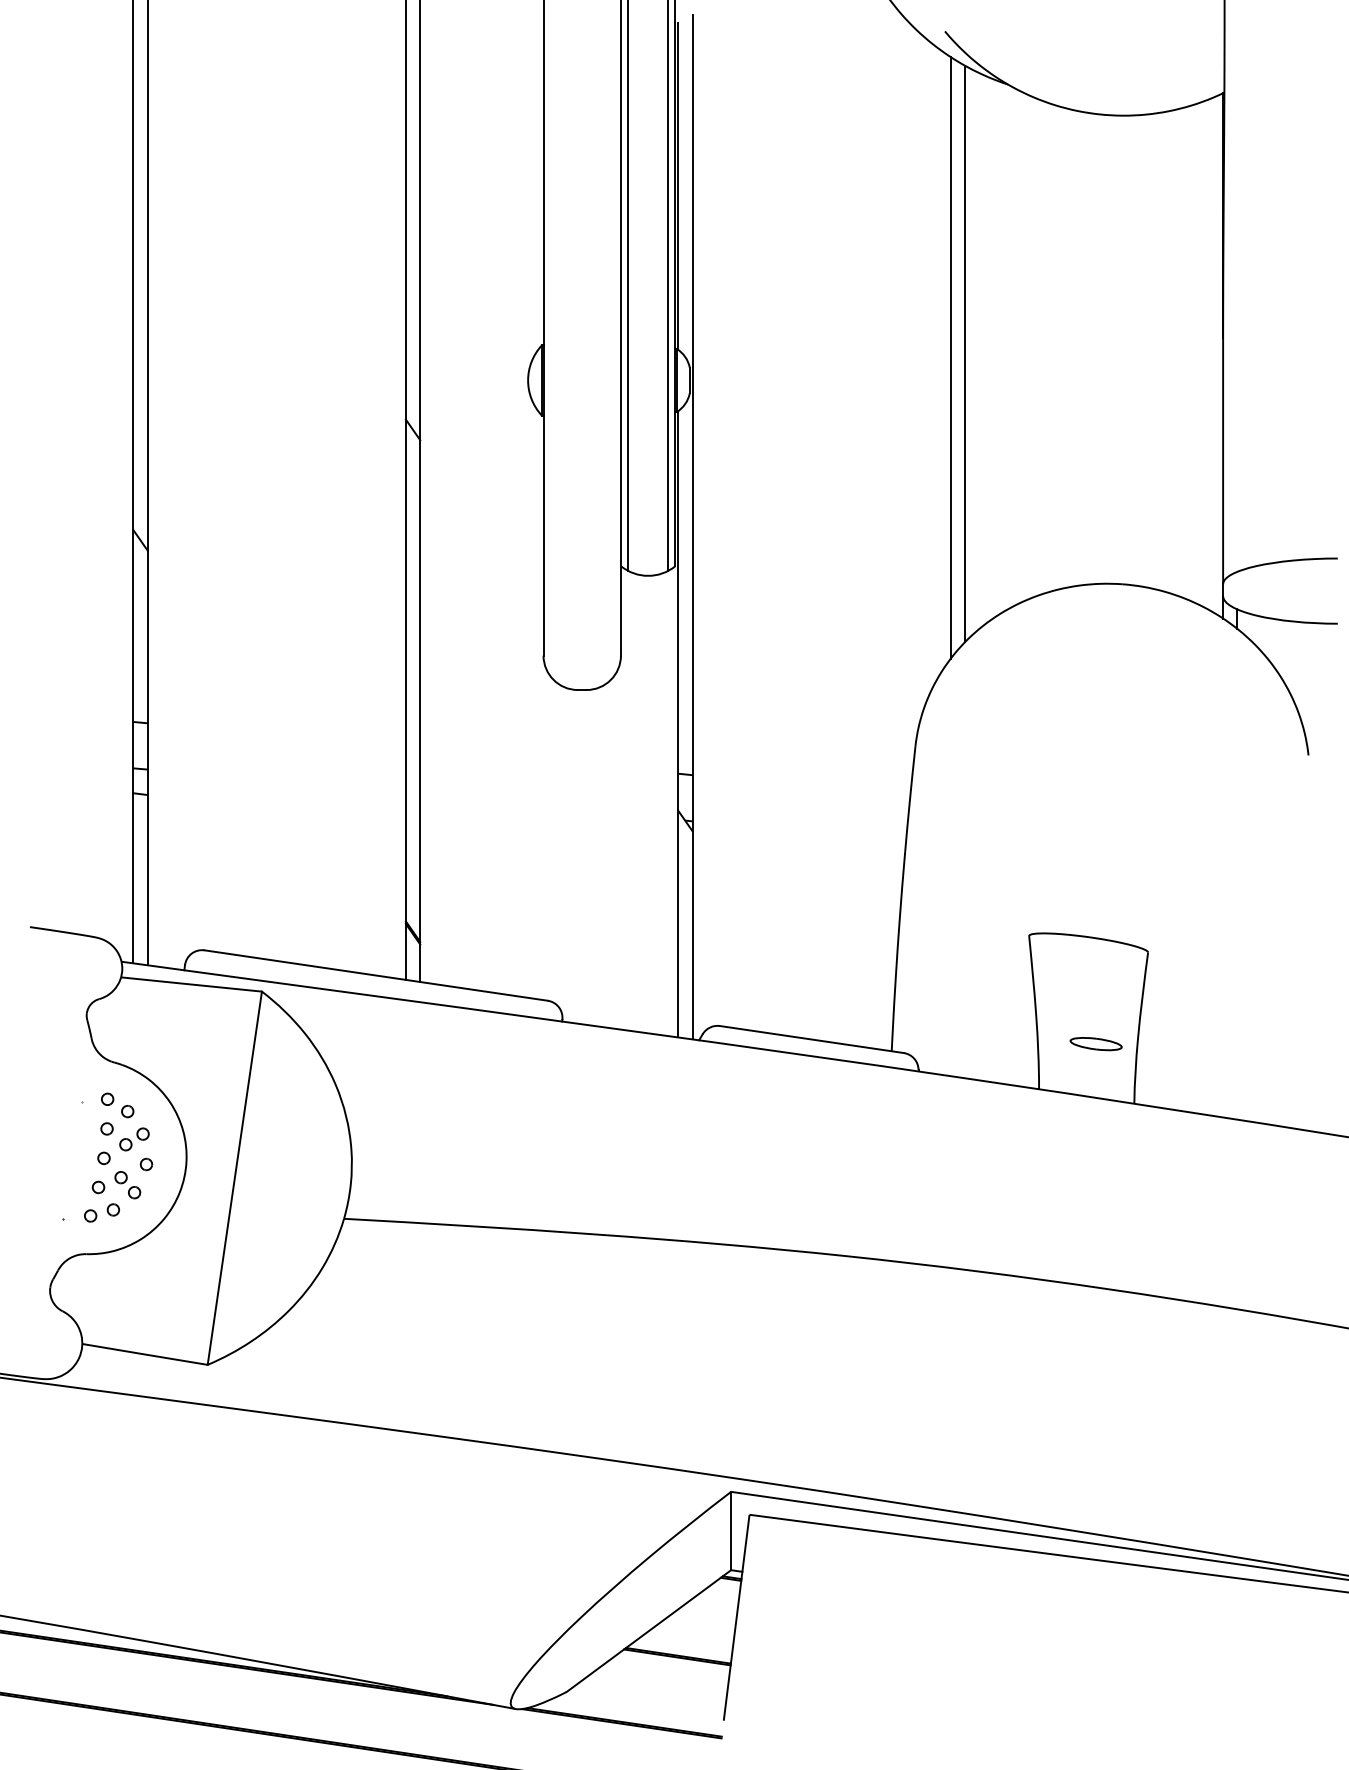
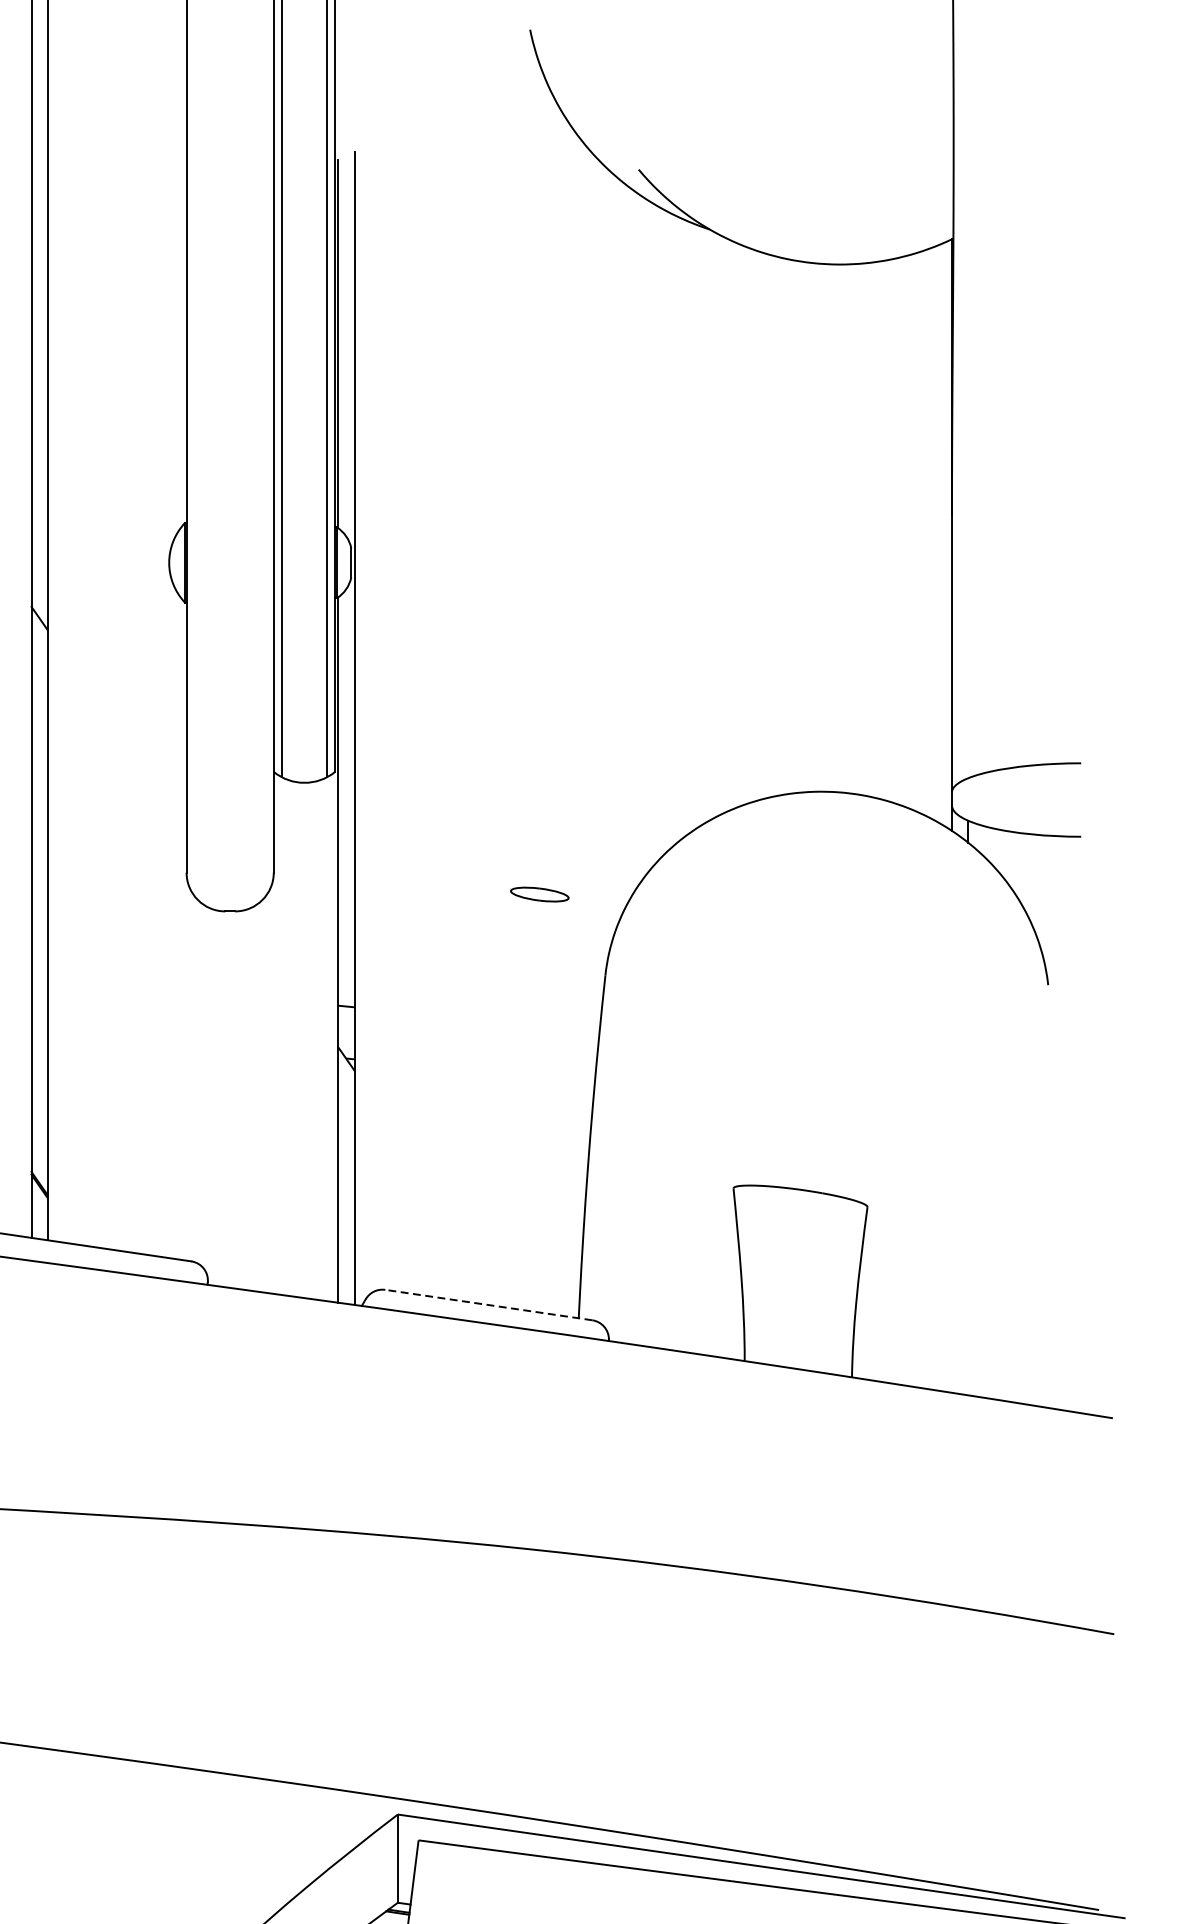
line: (965, 353) -> (661, 532), removed
line: (950, 357) -> (644, 536), removed
line: (811, 1039) -> (488, 1305), solid -> dashed
part: (1095, 1044) -> (539, 895), moved

